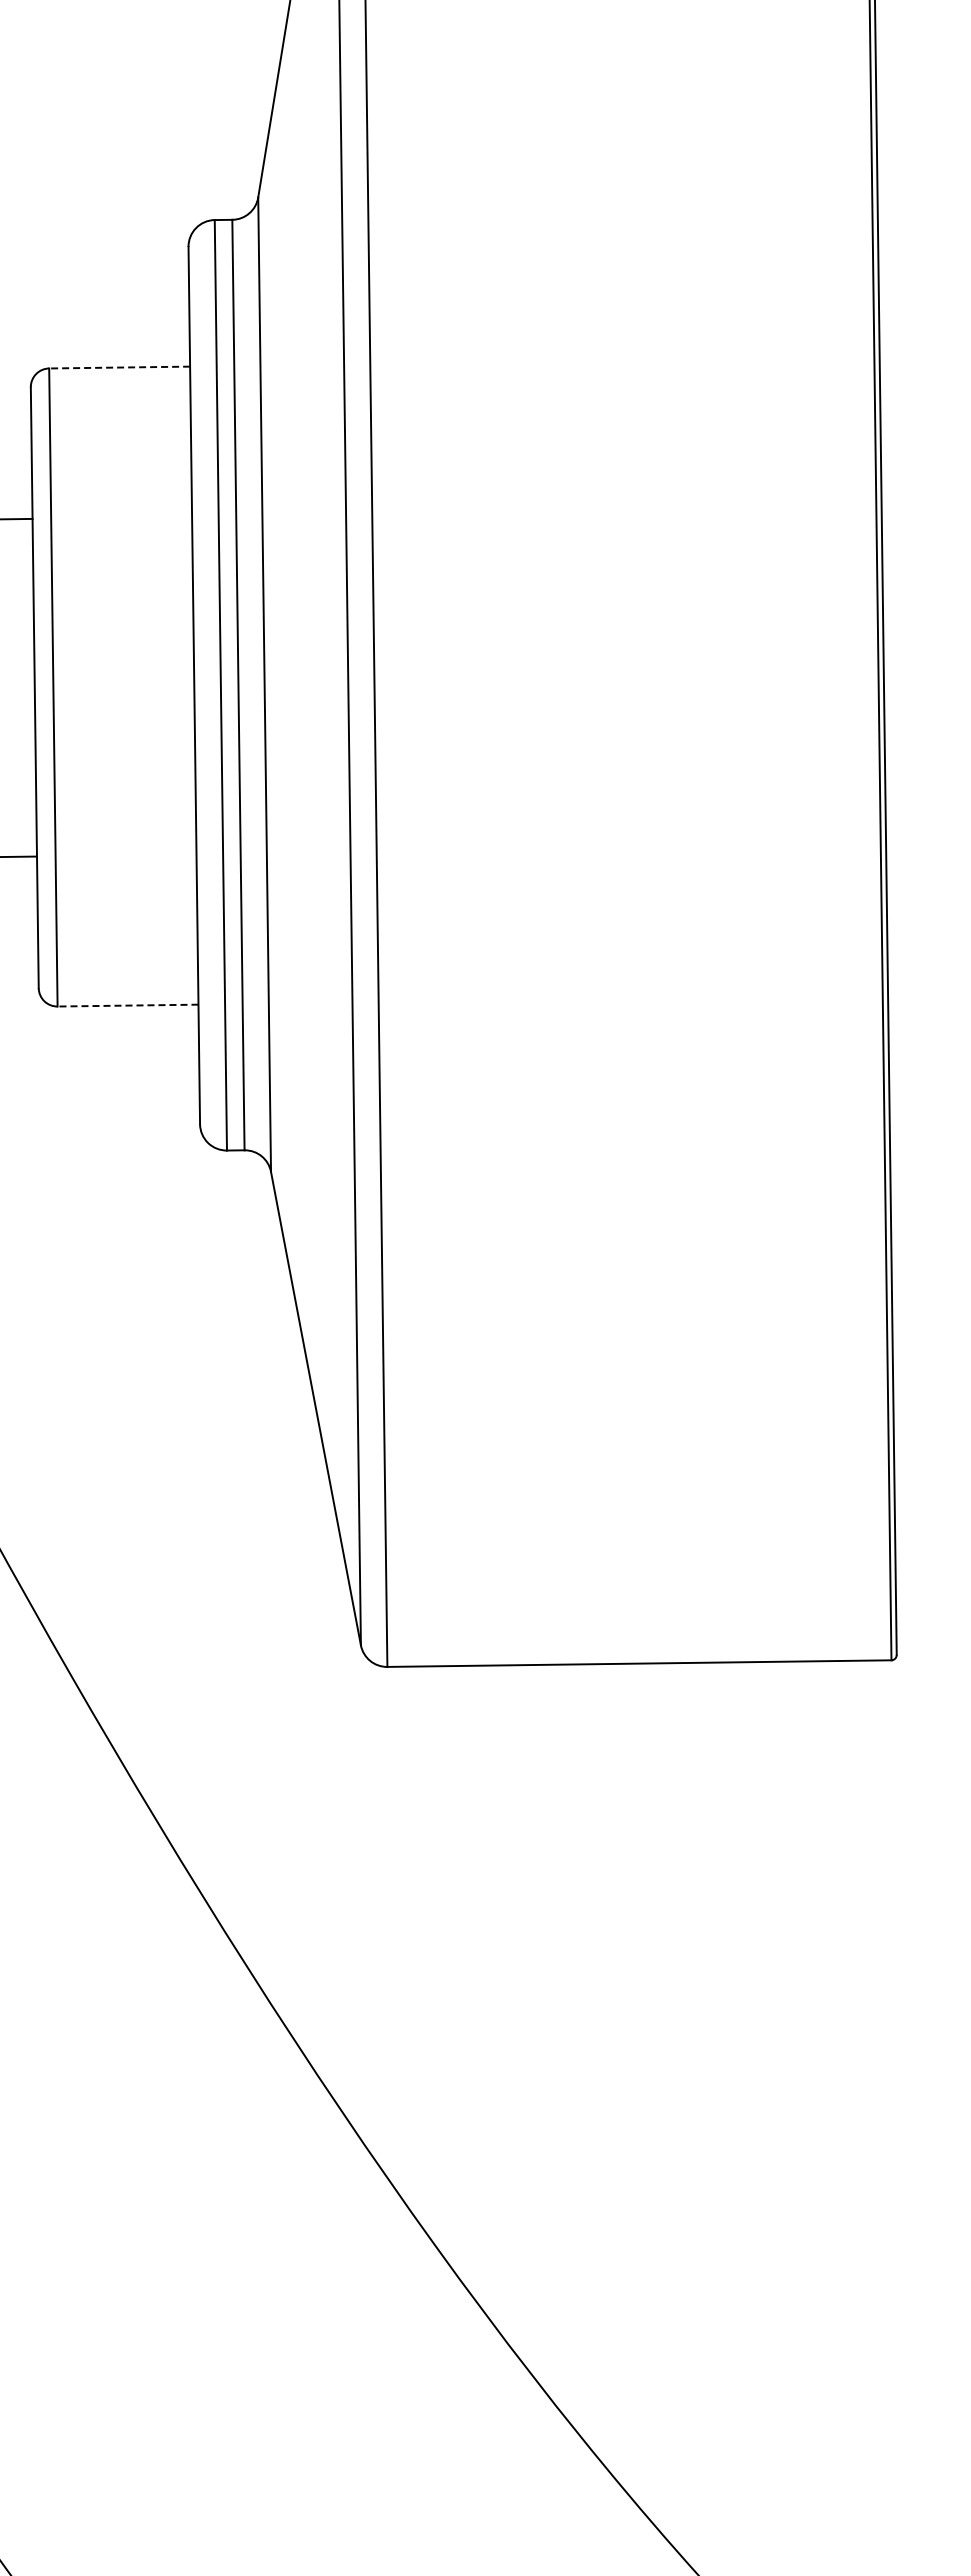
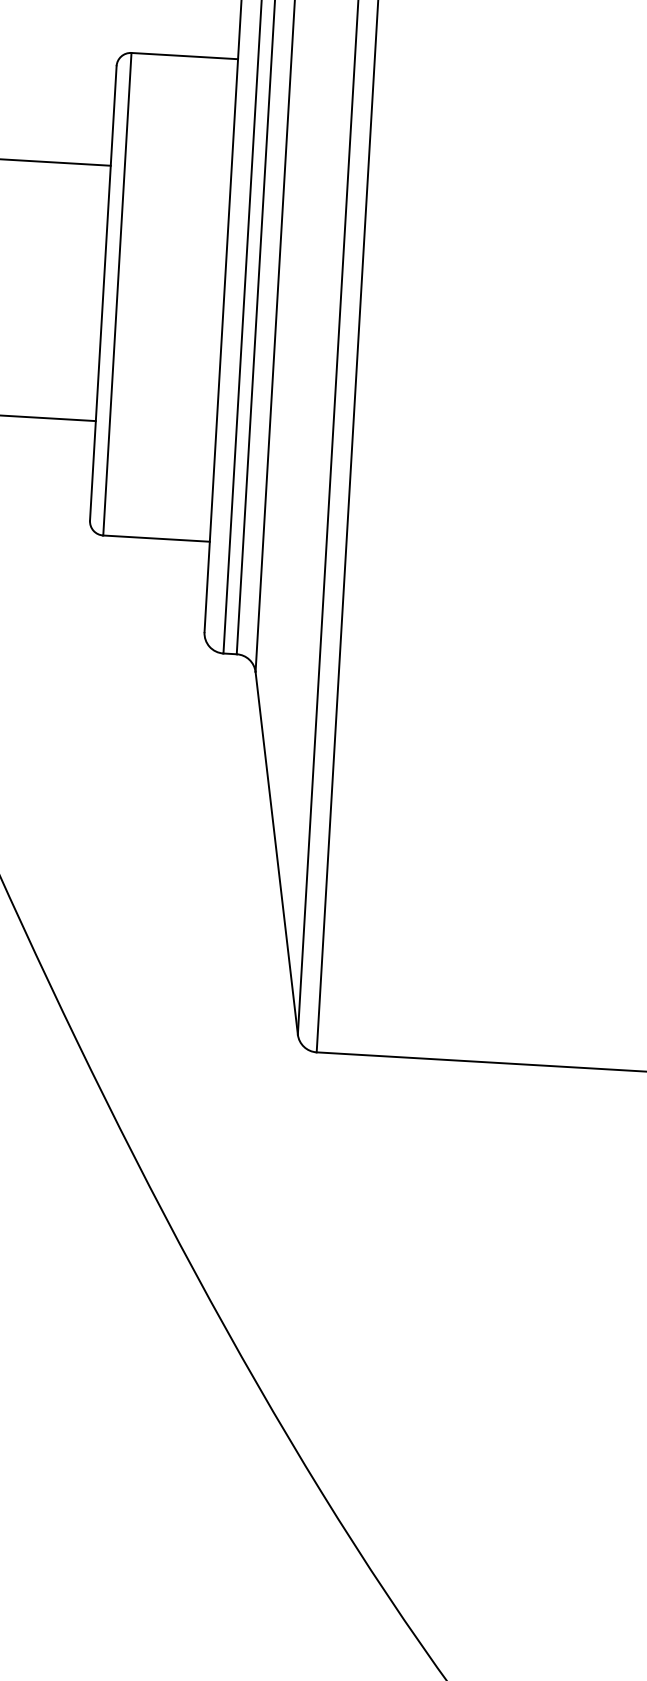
line: (119, 367) -> (184, 56), dashed -> solid
line: (127, 1005) -> (156, 538), dashed -> solid

